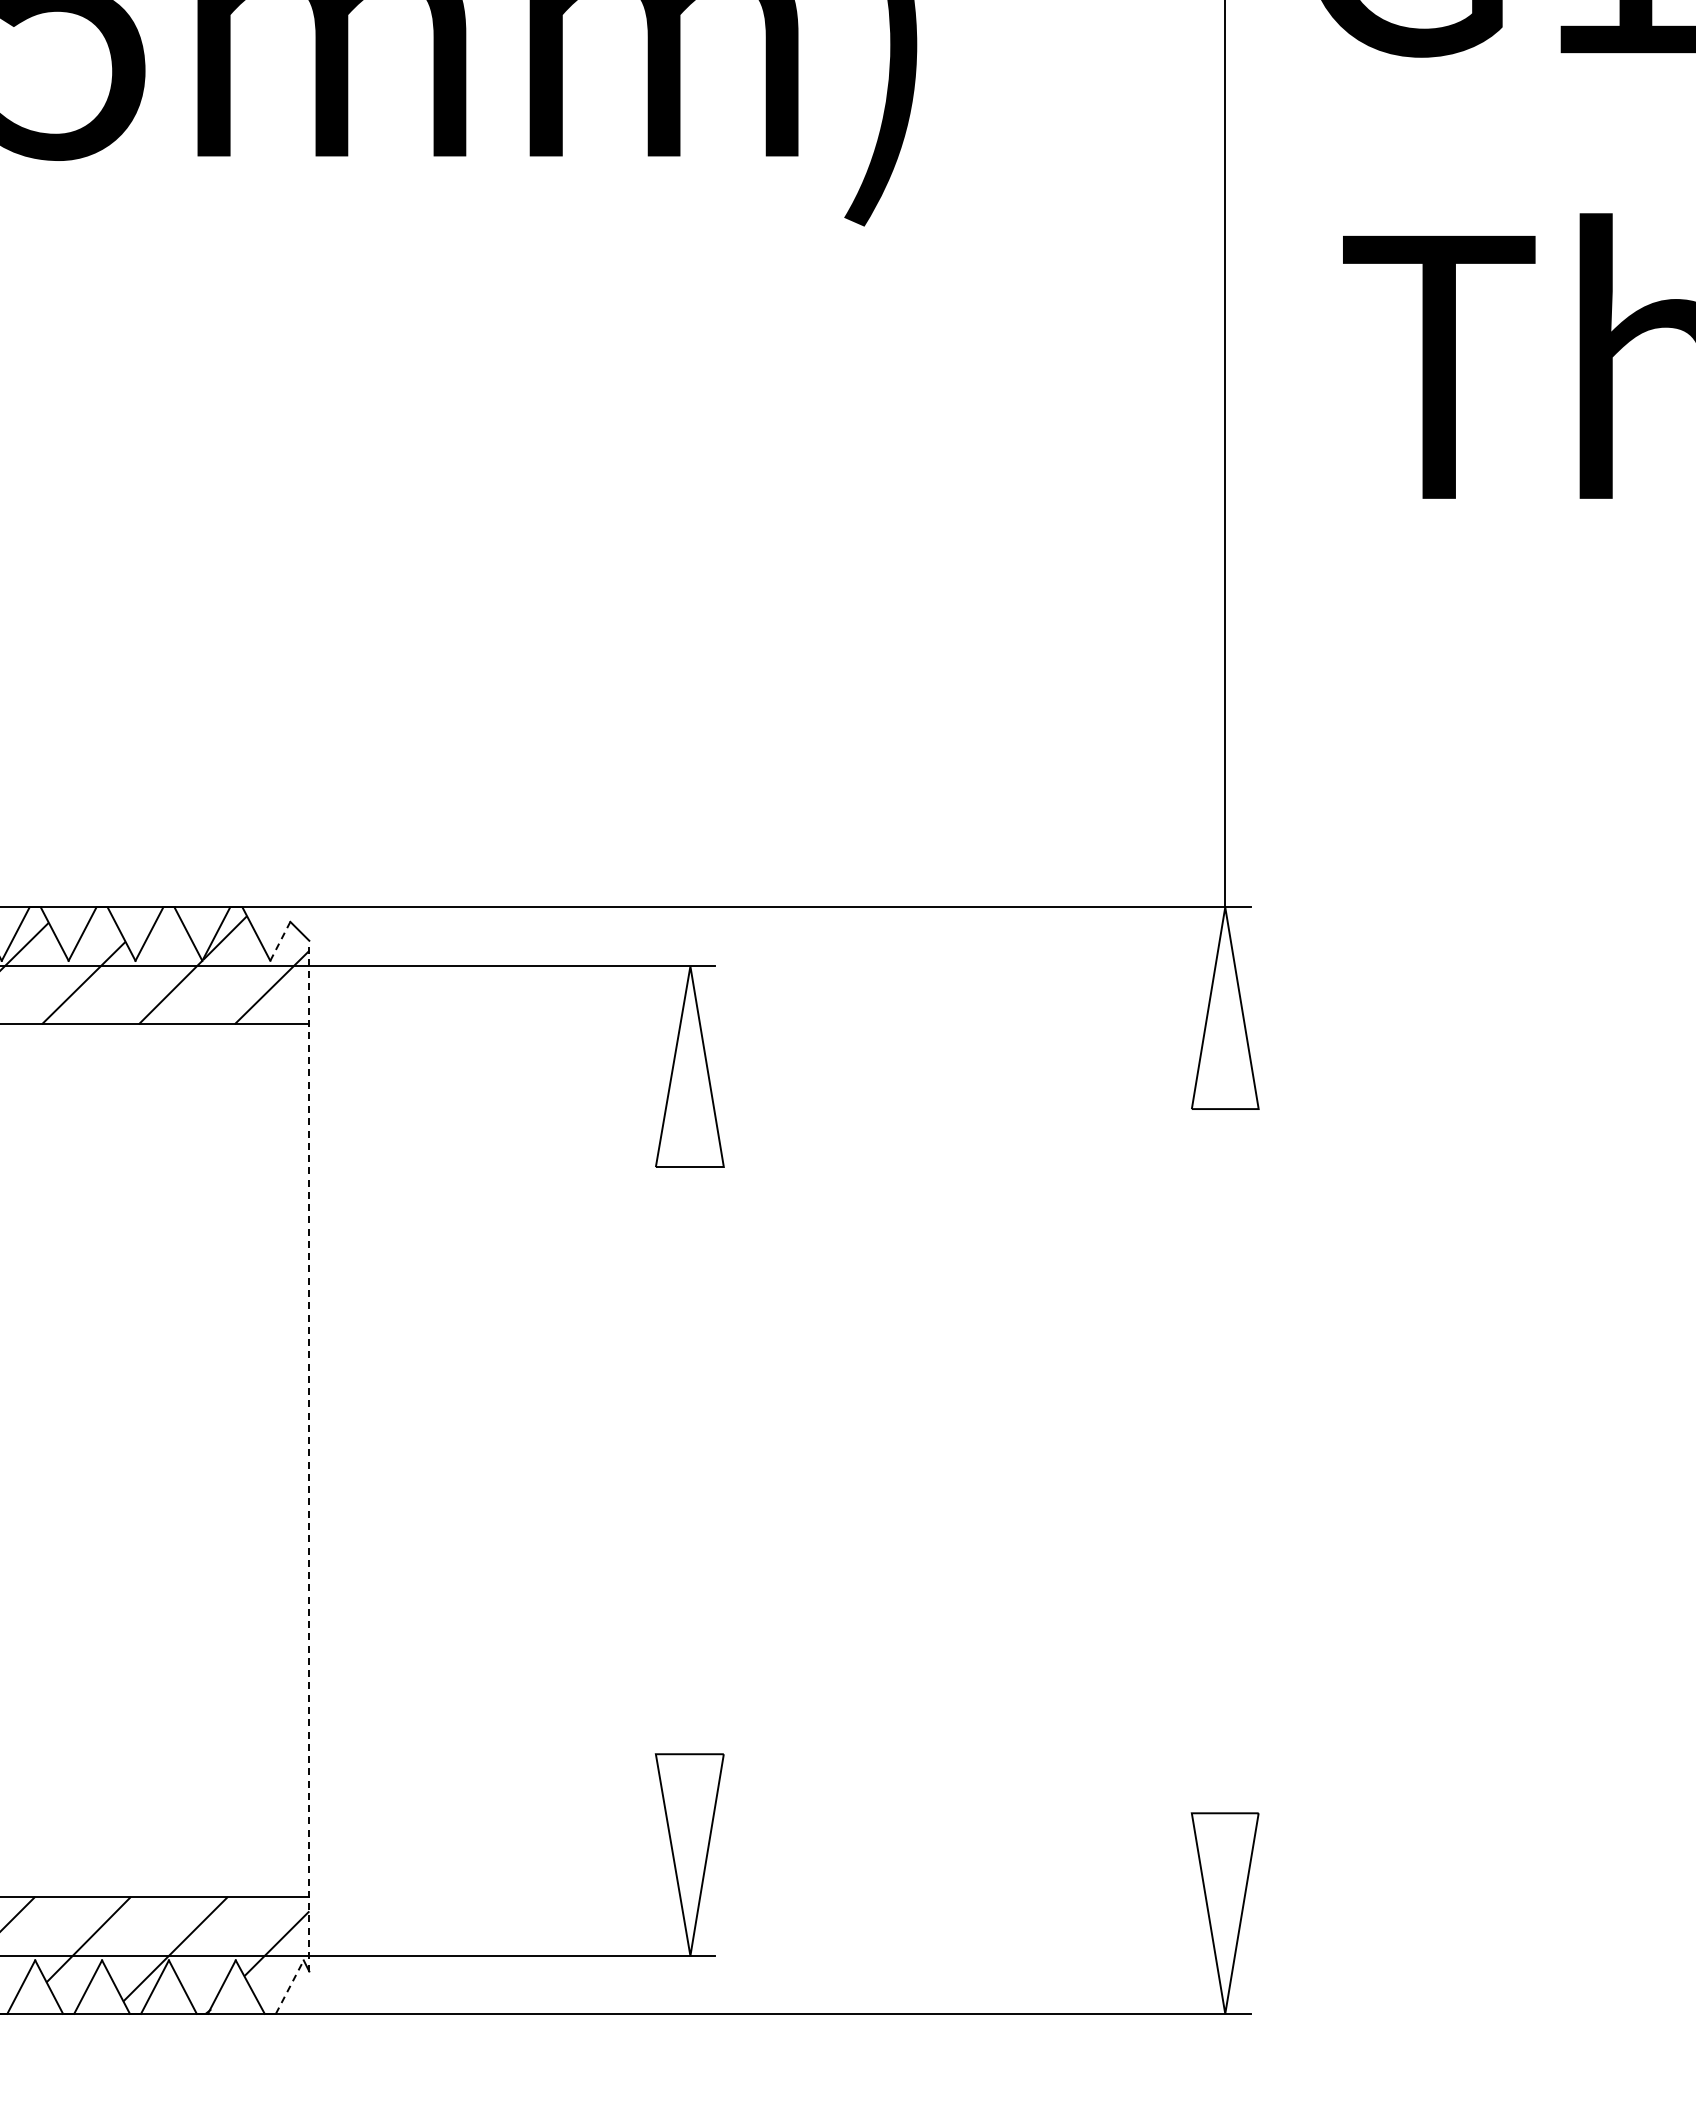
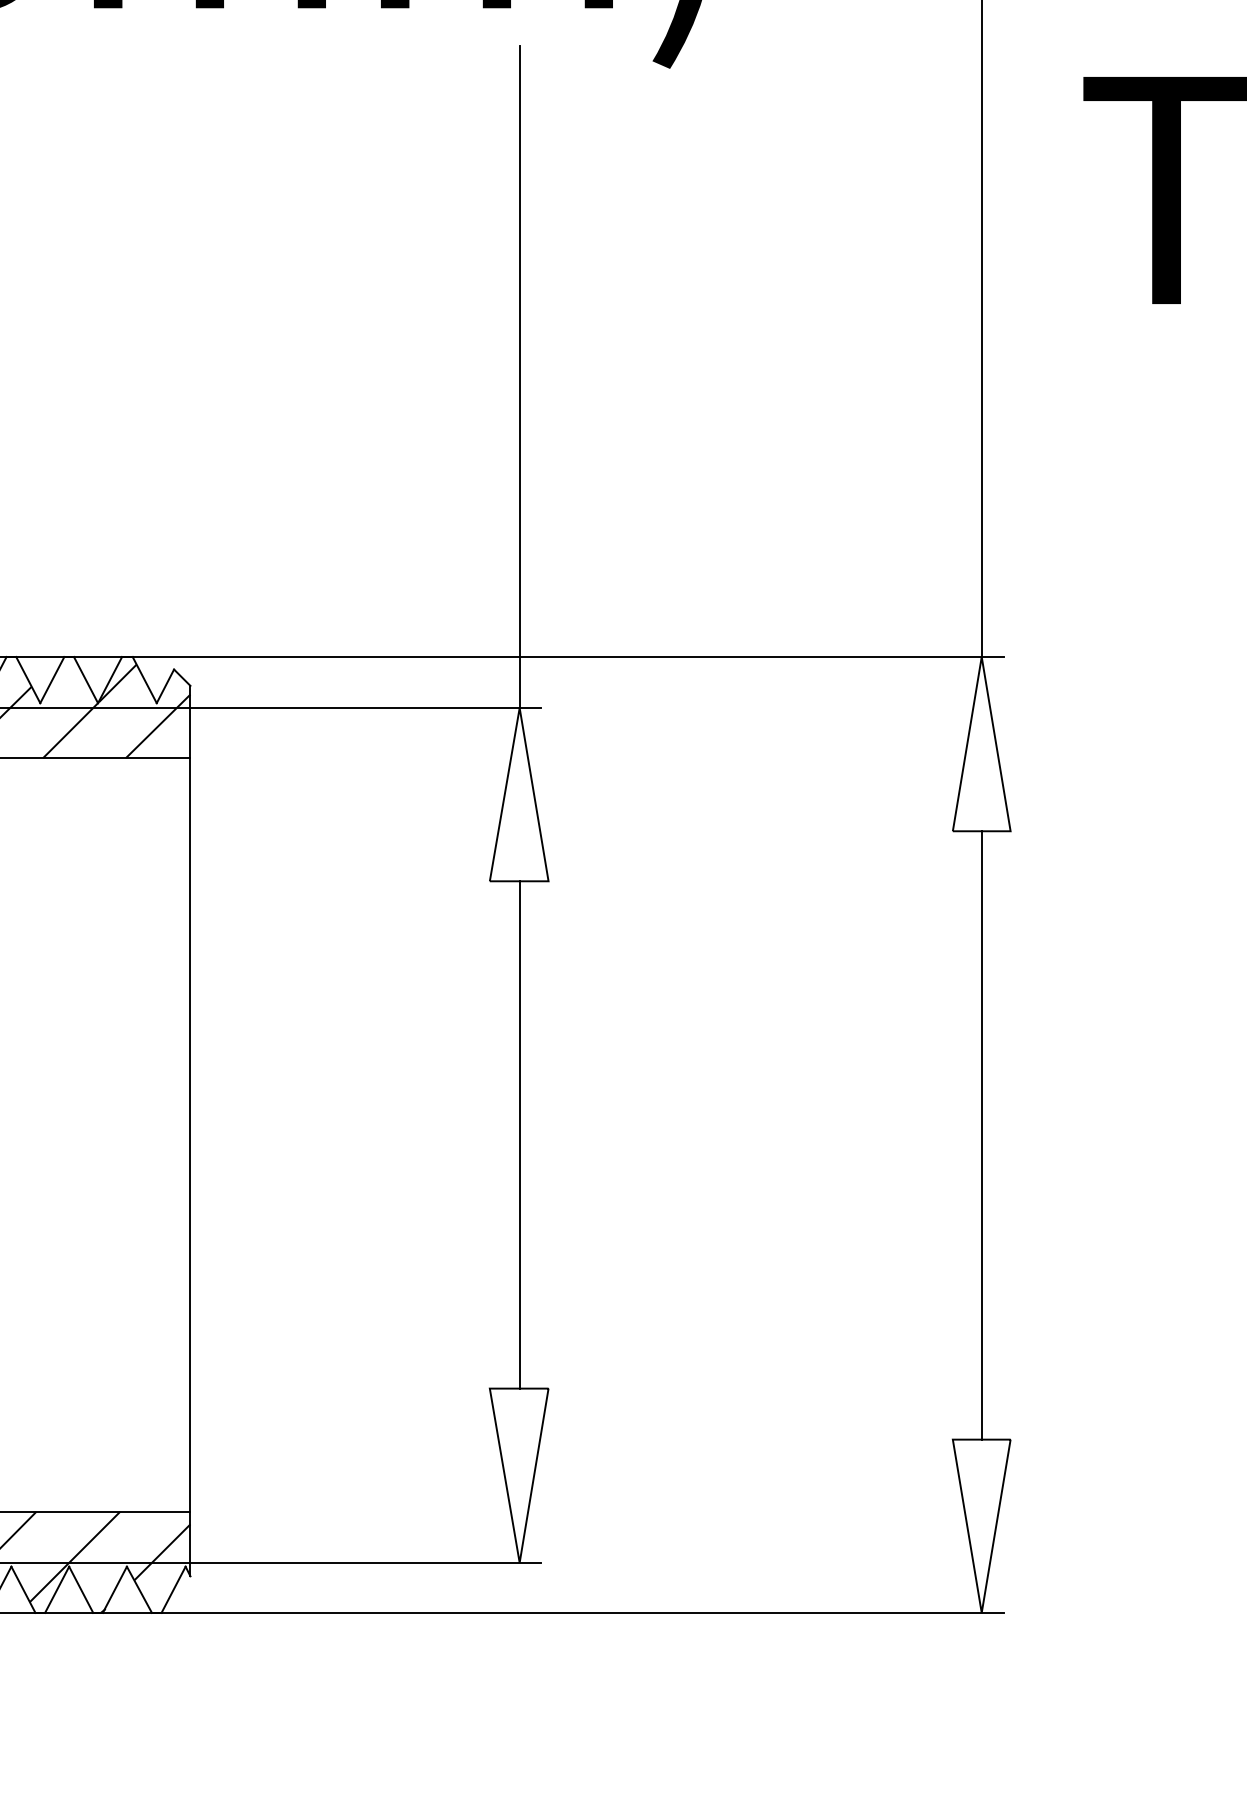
line: (690, 582) -> (519, 376), added
line: (280, 941) -> (165, 686), dashed -> solid
line: (309, 1455) -> (190, 1130), dashed -> solid
line: (690, 1460) -> (519, 1134), added
line: (1225, 1461) -> (981, 1135), added
line: (290, 1986) -> (174, 1589), dashed -> solid

